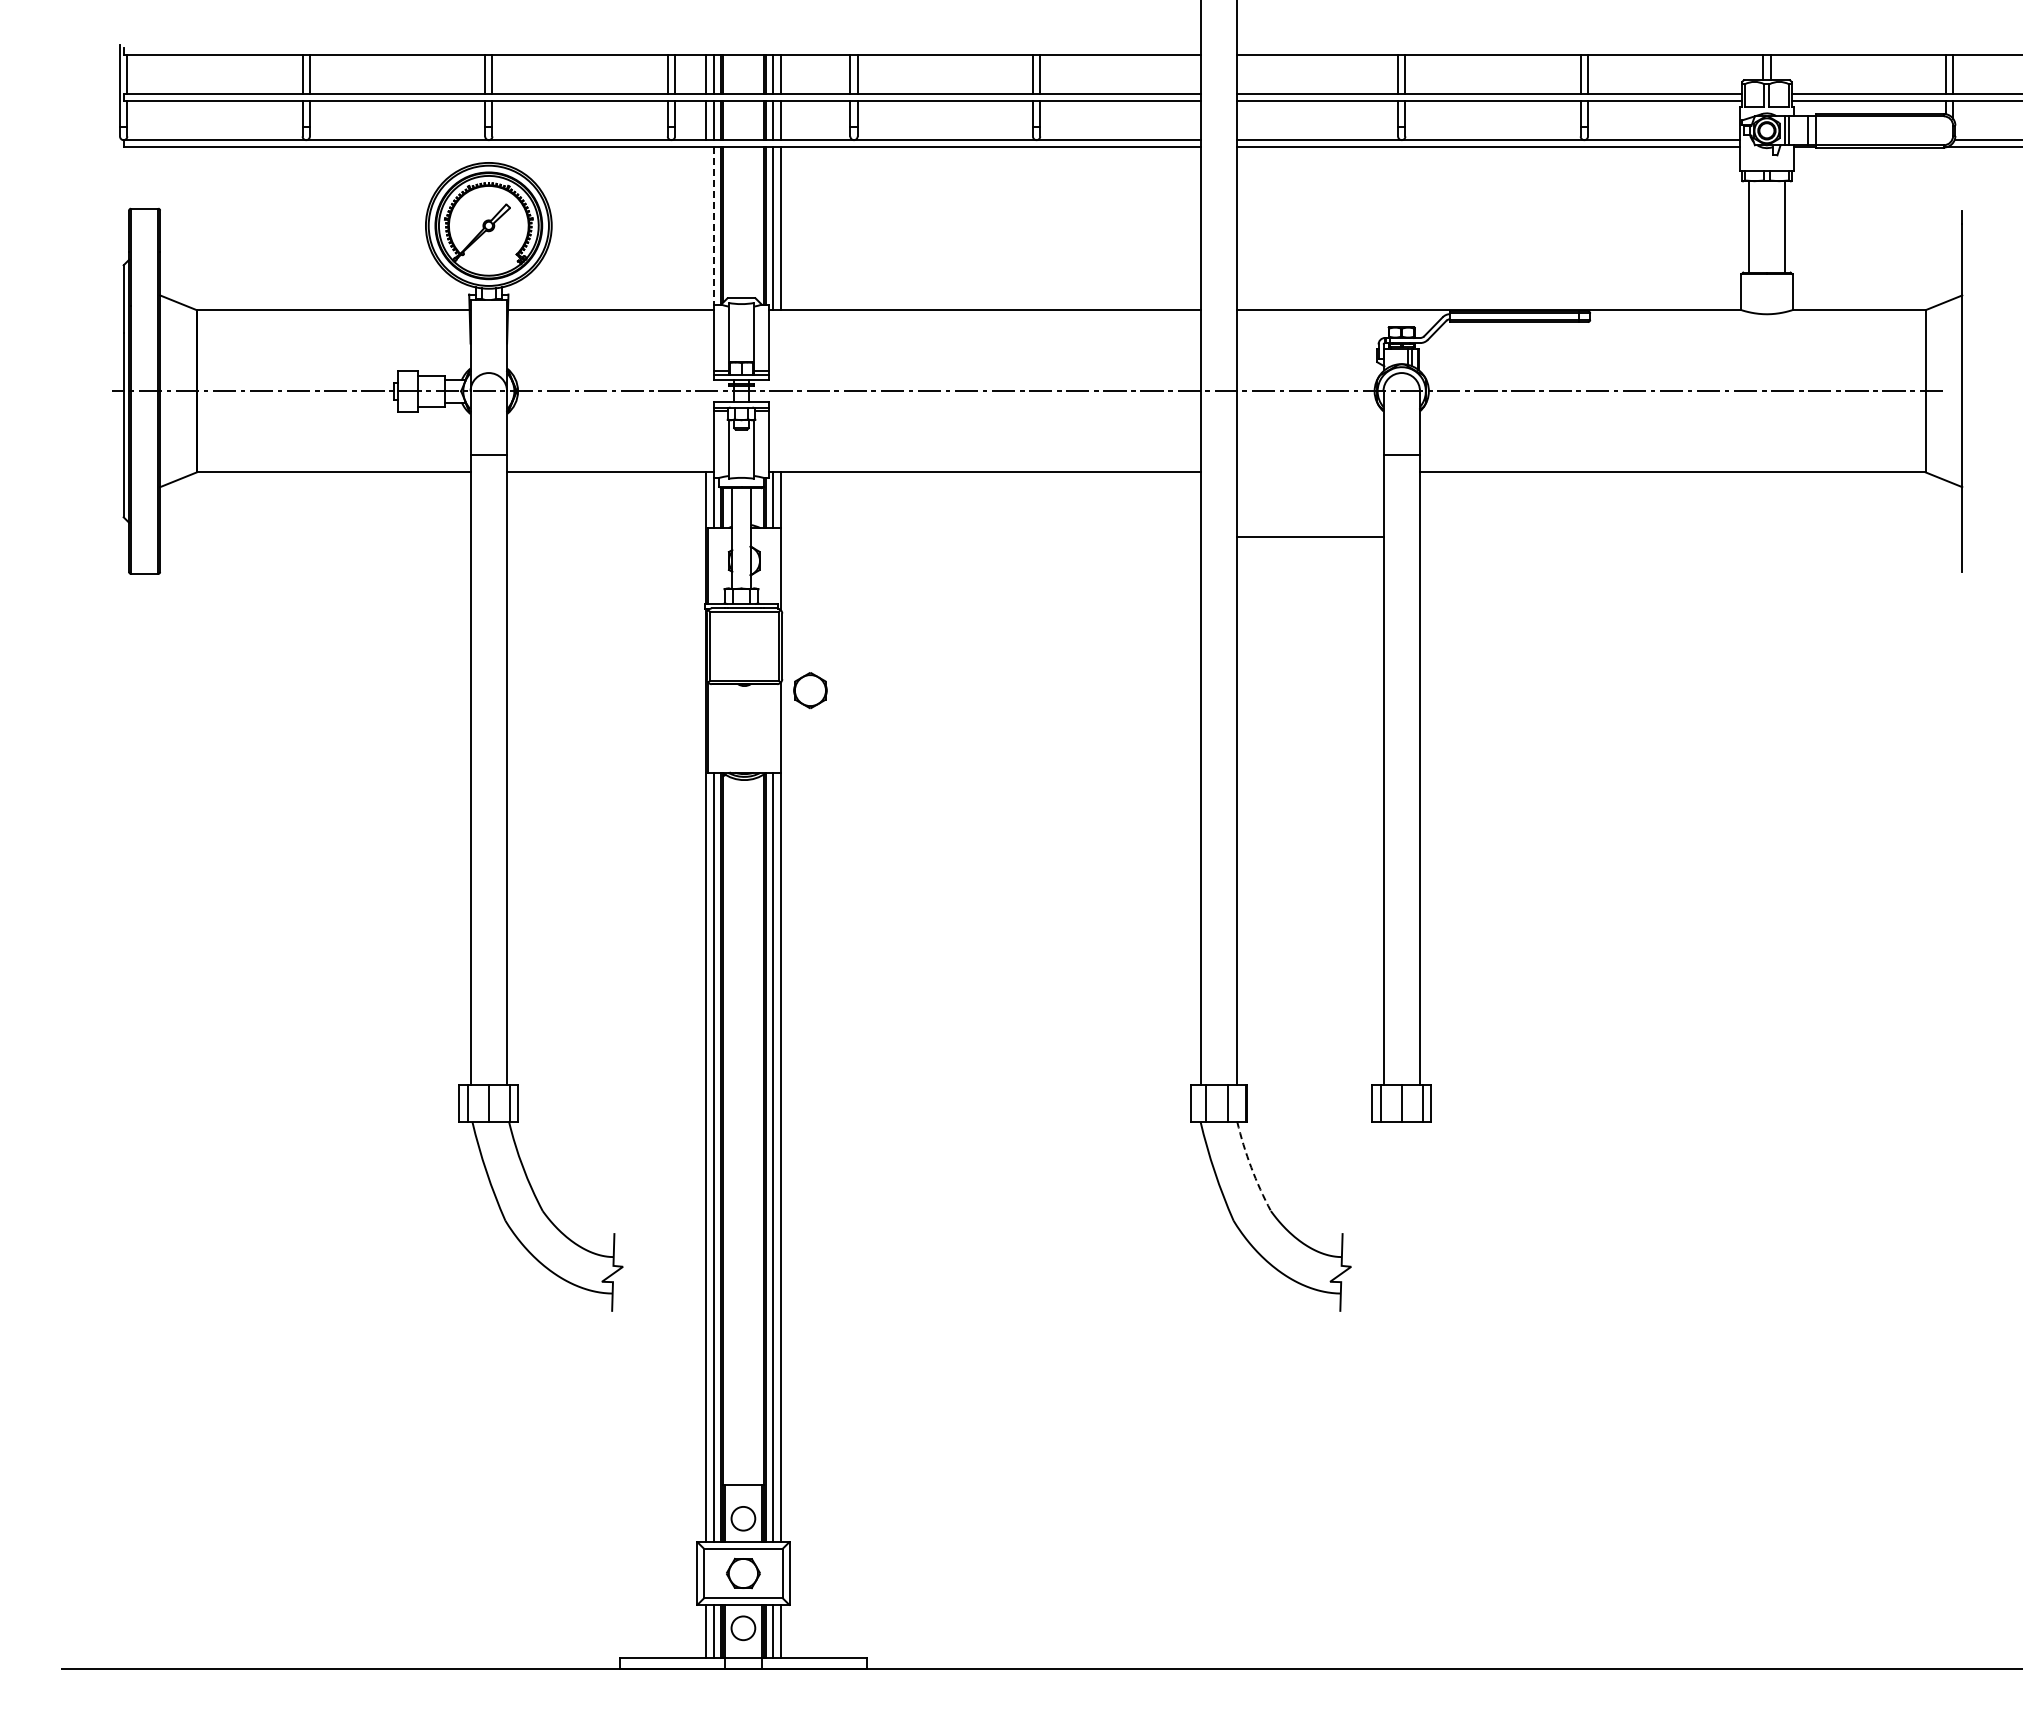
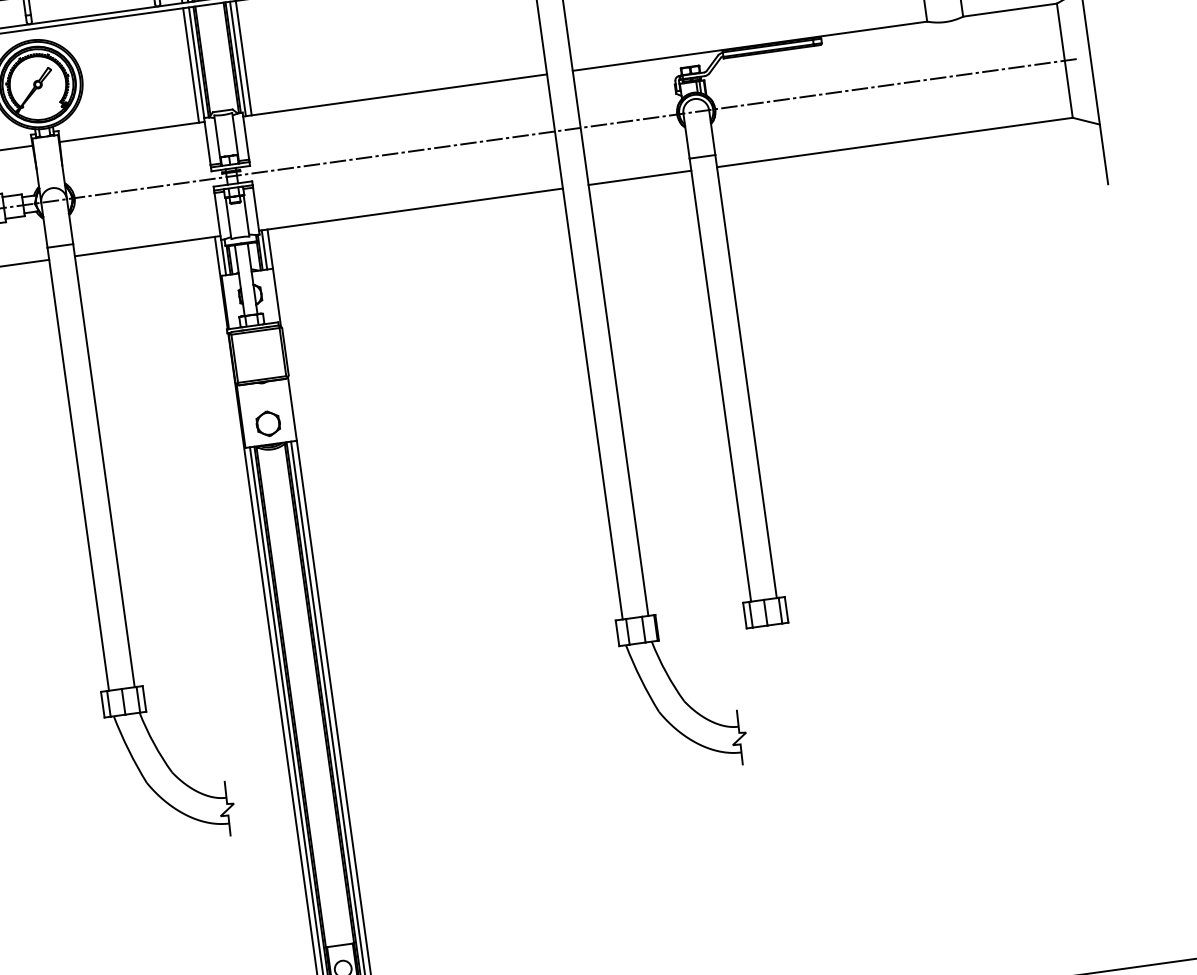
line: (714, 226) -> (196, 63), dashed -> solid
line: (706, 228) -> (191, 65), added
line: (1310, 537) -> (639, 177), moved
part: (810, 690) -> (268, 423), moved
arc: (1251, 1167) -> (666, 672), dashed -> solid

